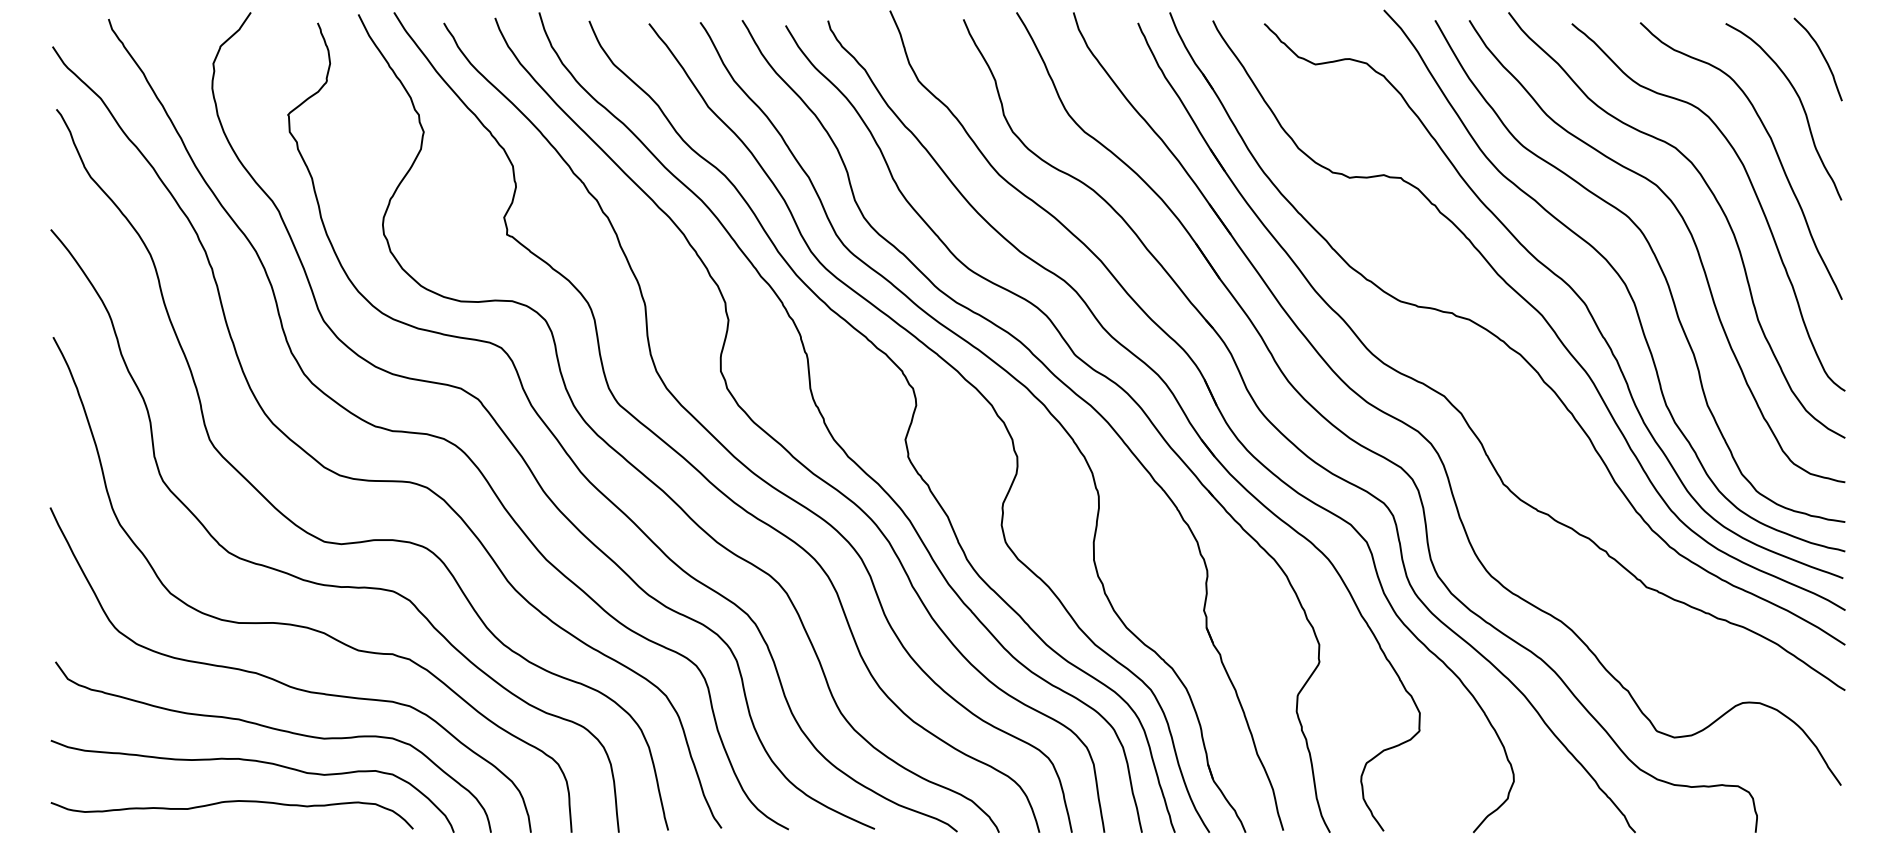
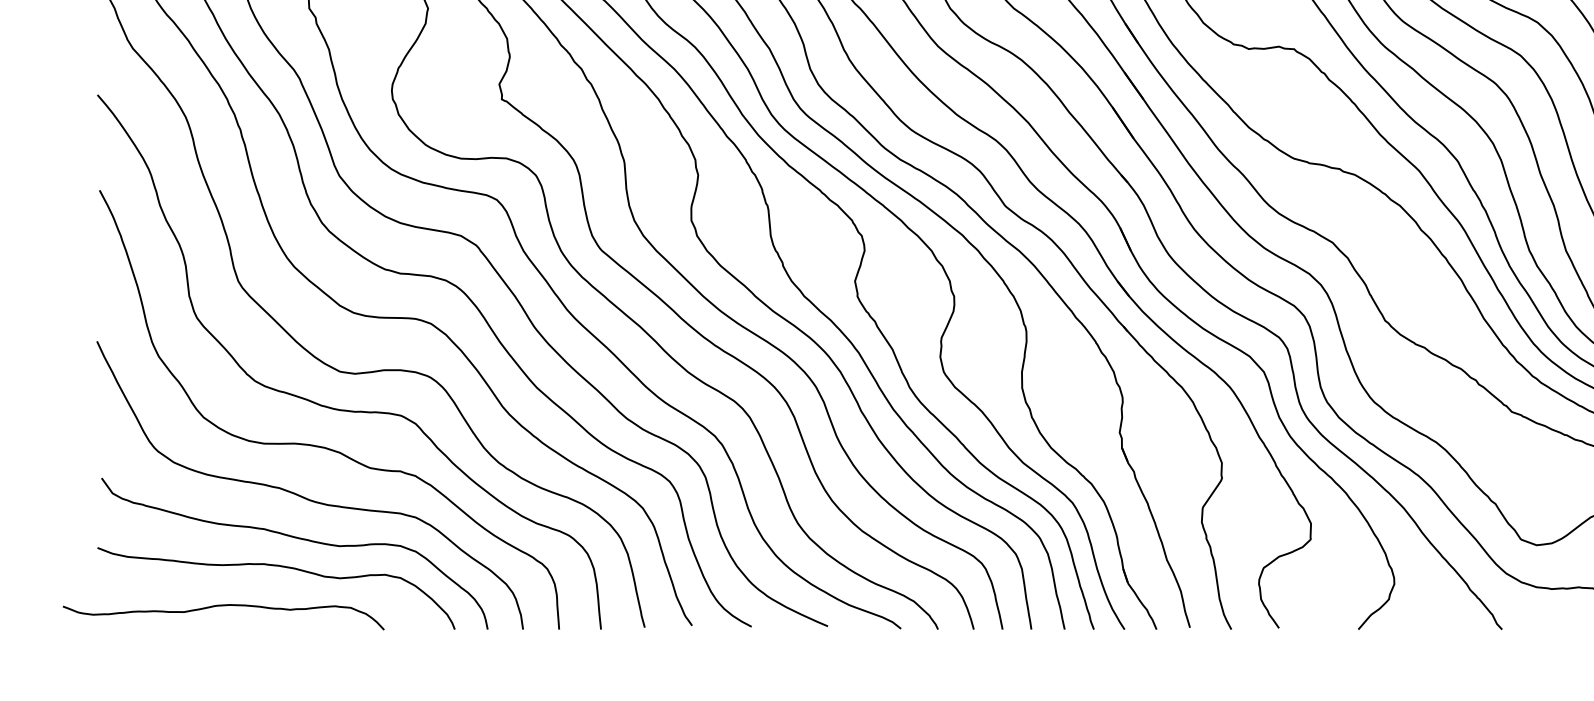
curve: (231, 802) -> (223, 606), moved

